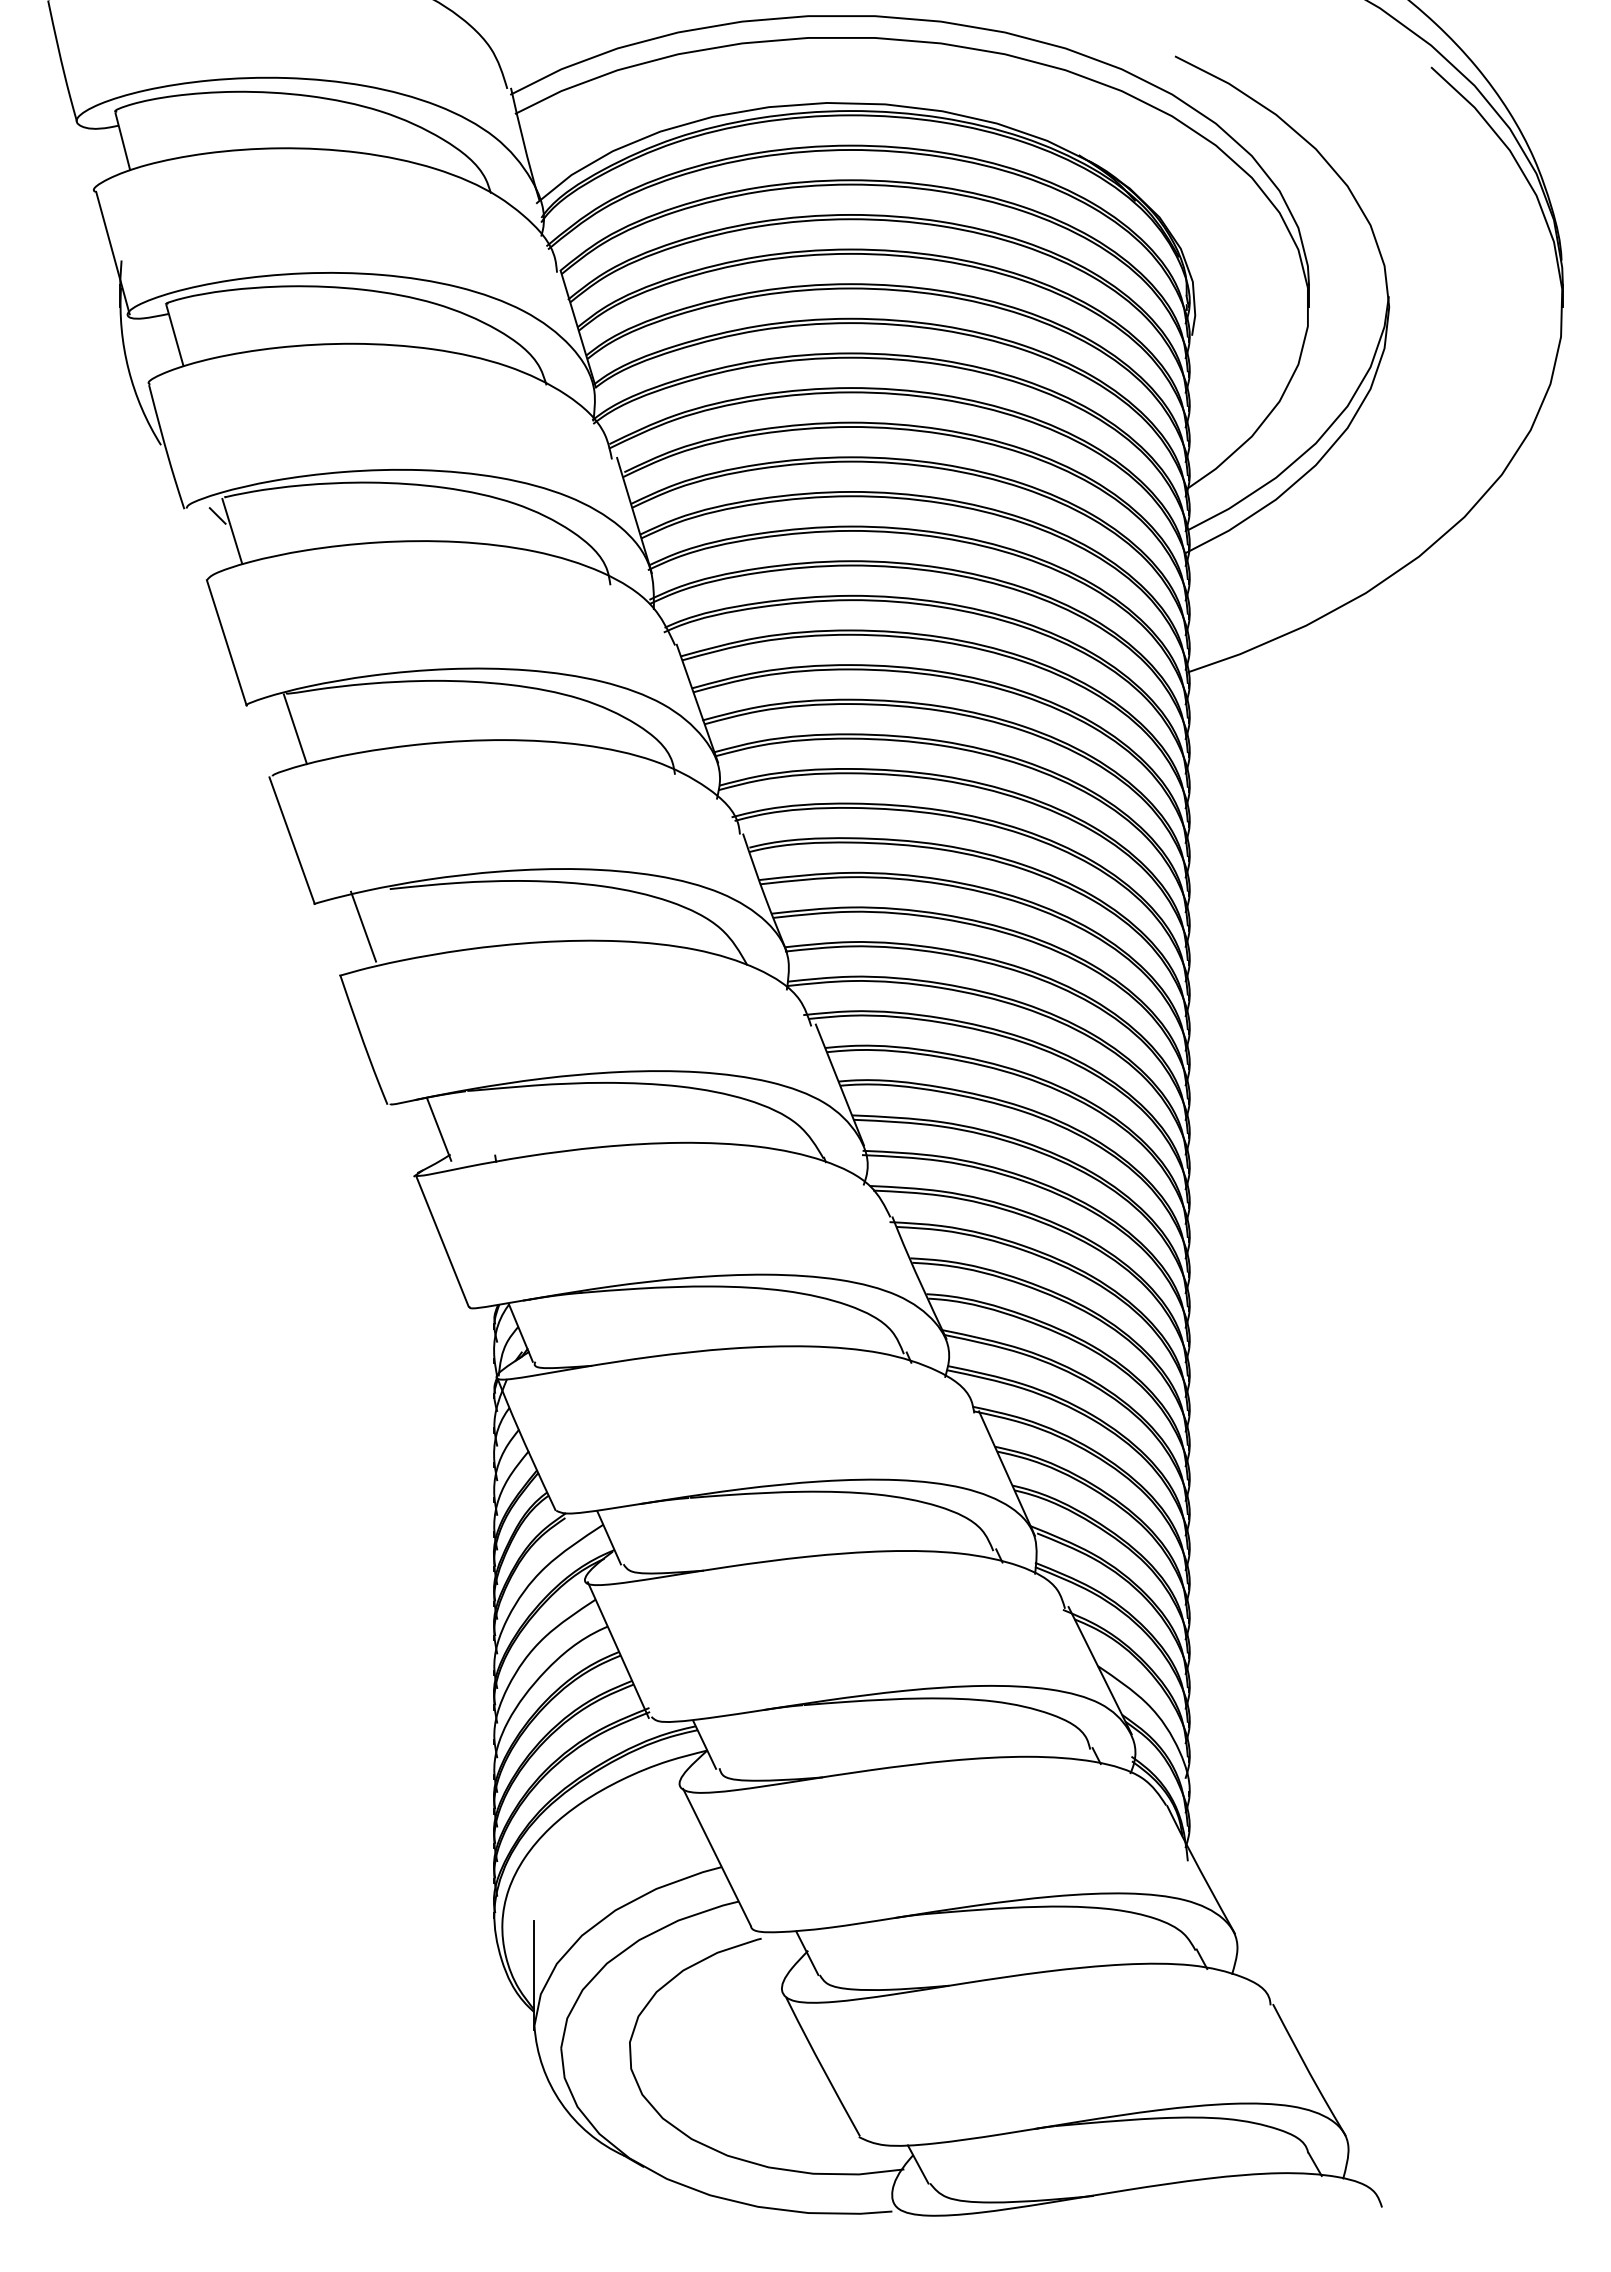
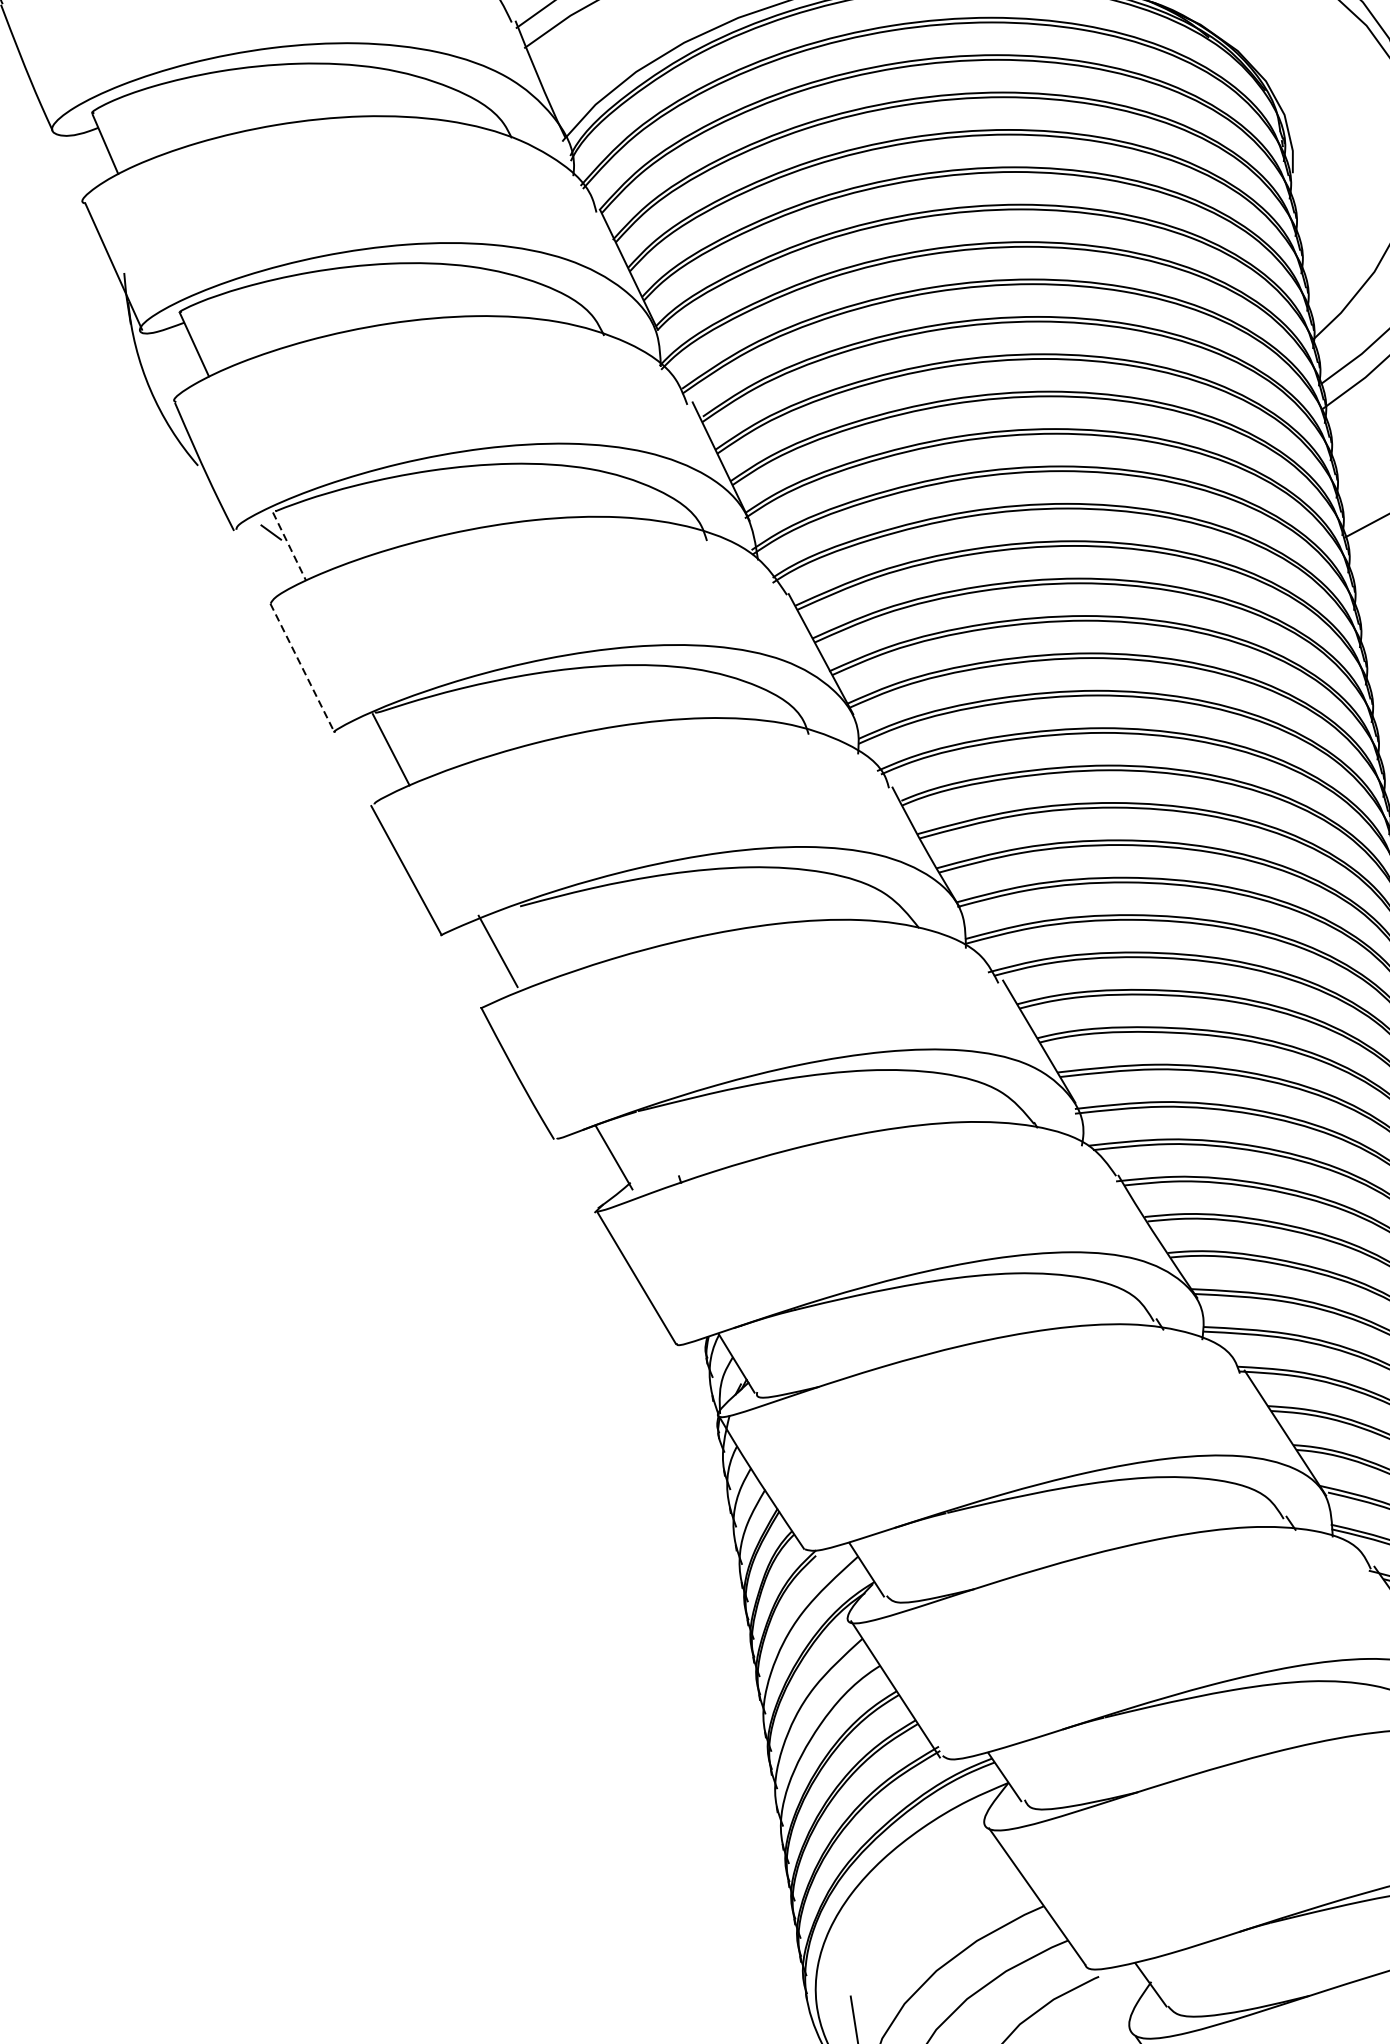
line: (232, 531) -> (289, 546), solid -> dashed
line: (226, 642) -> (302, 667), solid -> dashed

